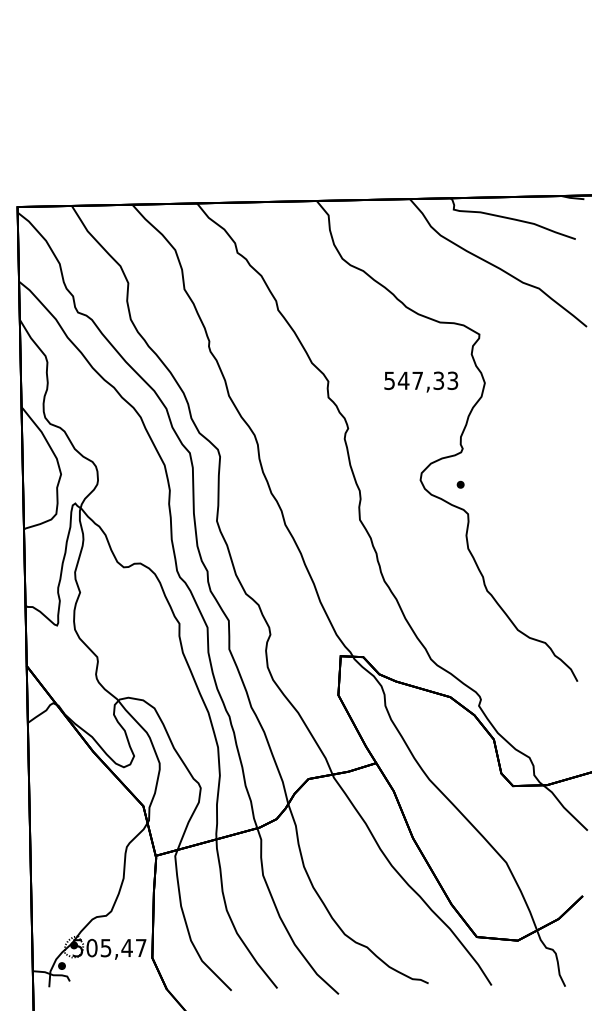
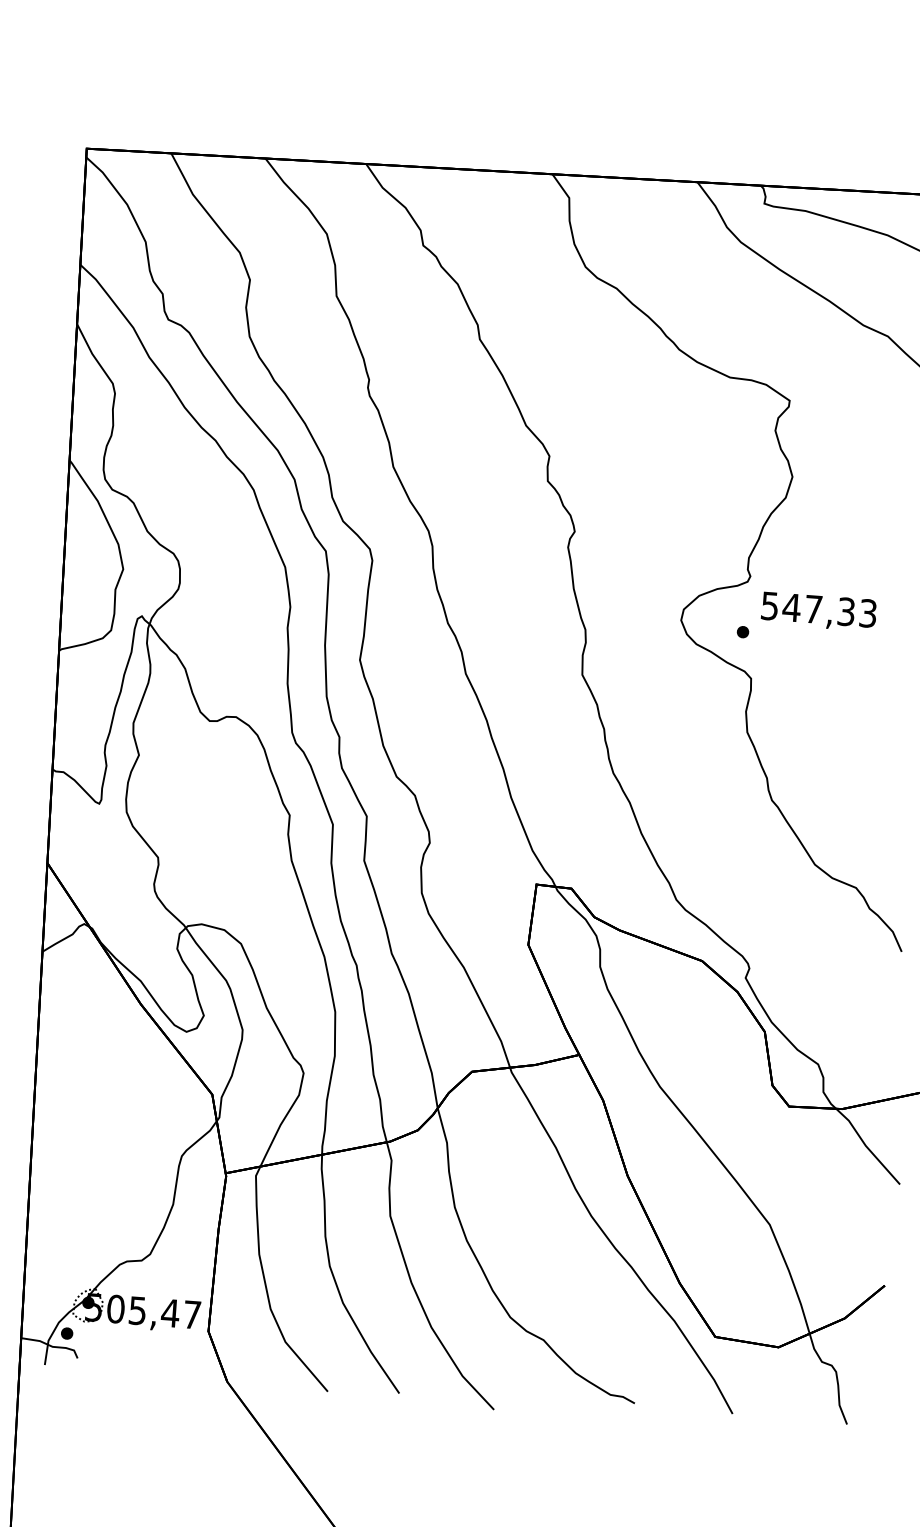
text: (421, 381) -> (819, 610), moved

